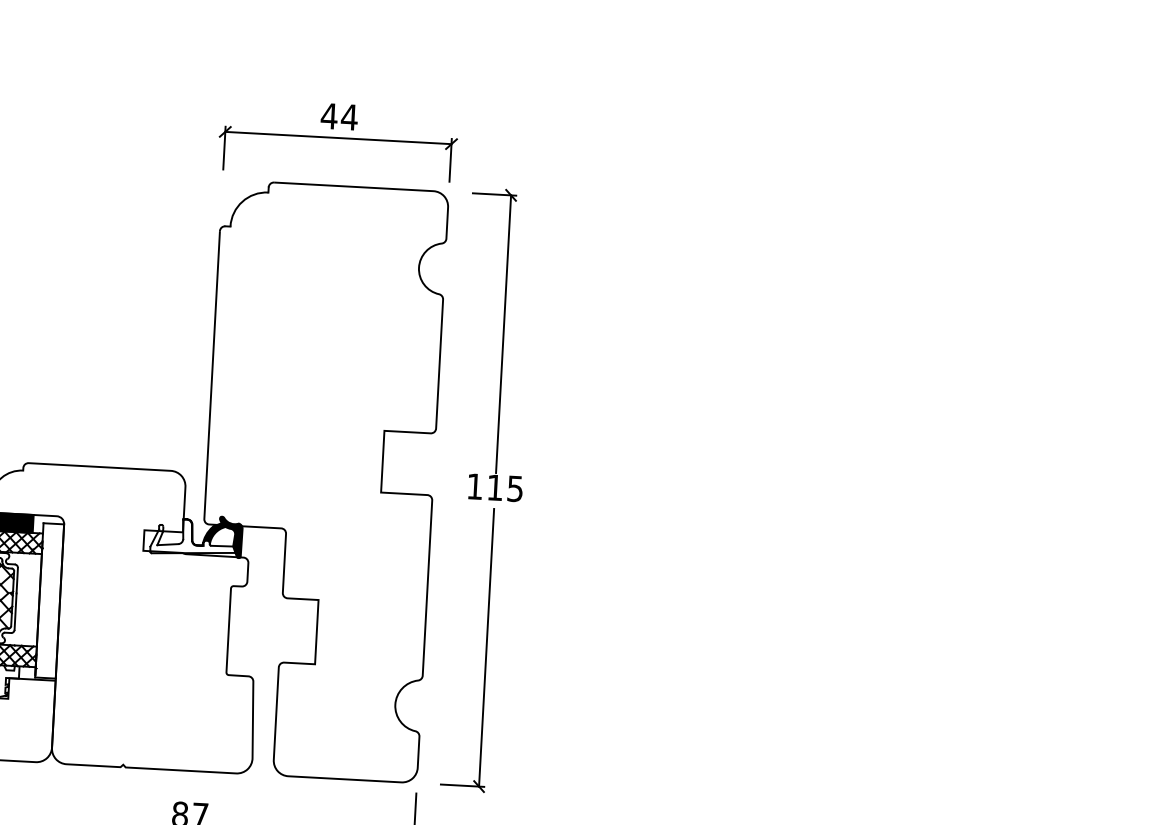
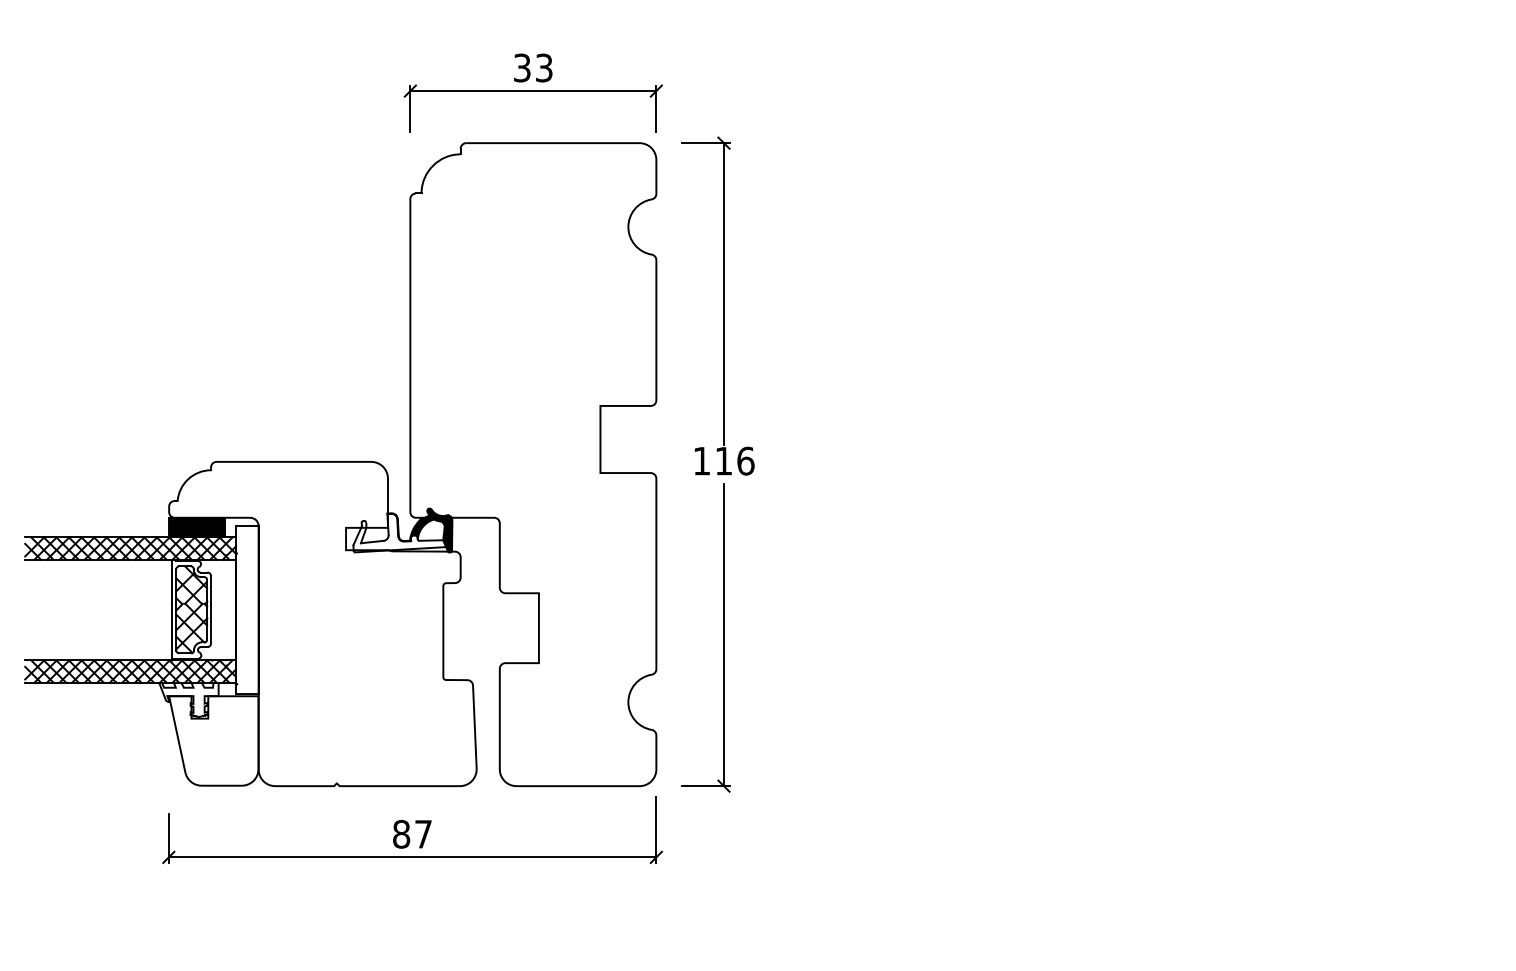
text: (339, 116) -> (533, 67), 44 -> 33
text: (515, 488) -> (745, 460), 115 -> 116

